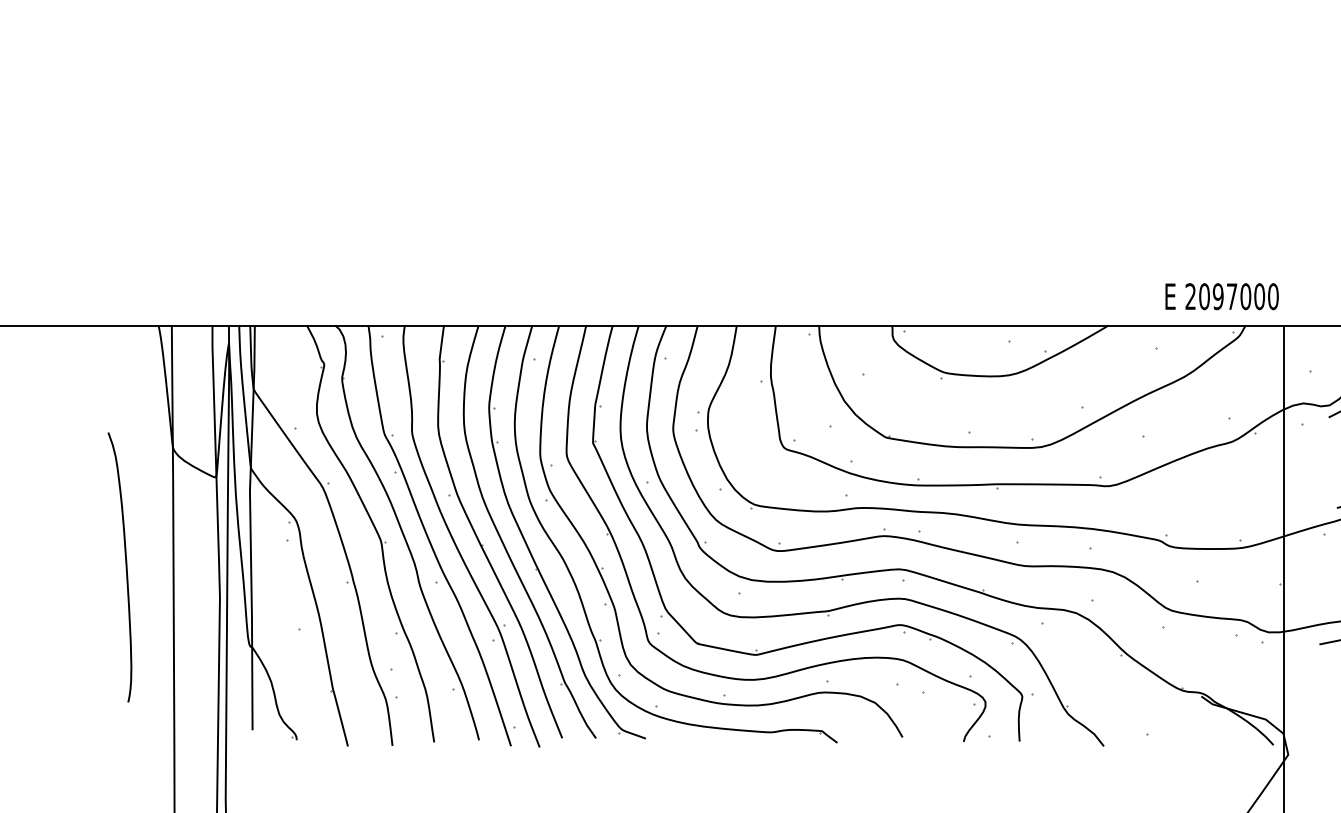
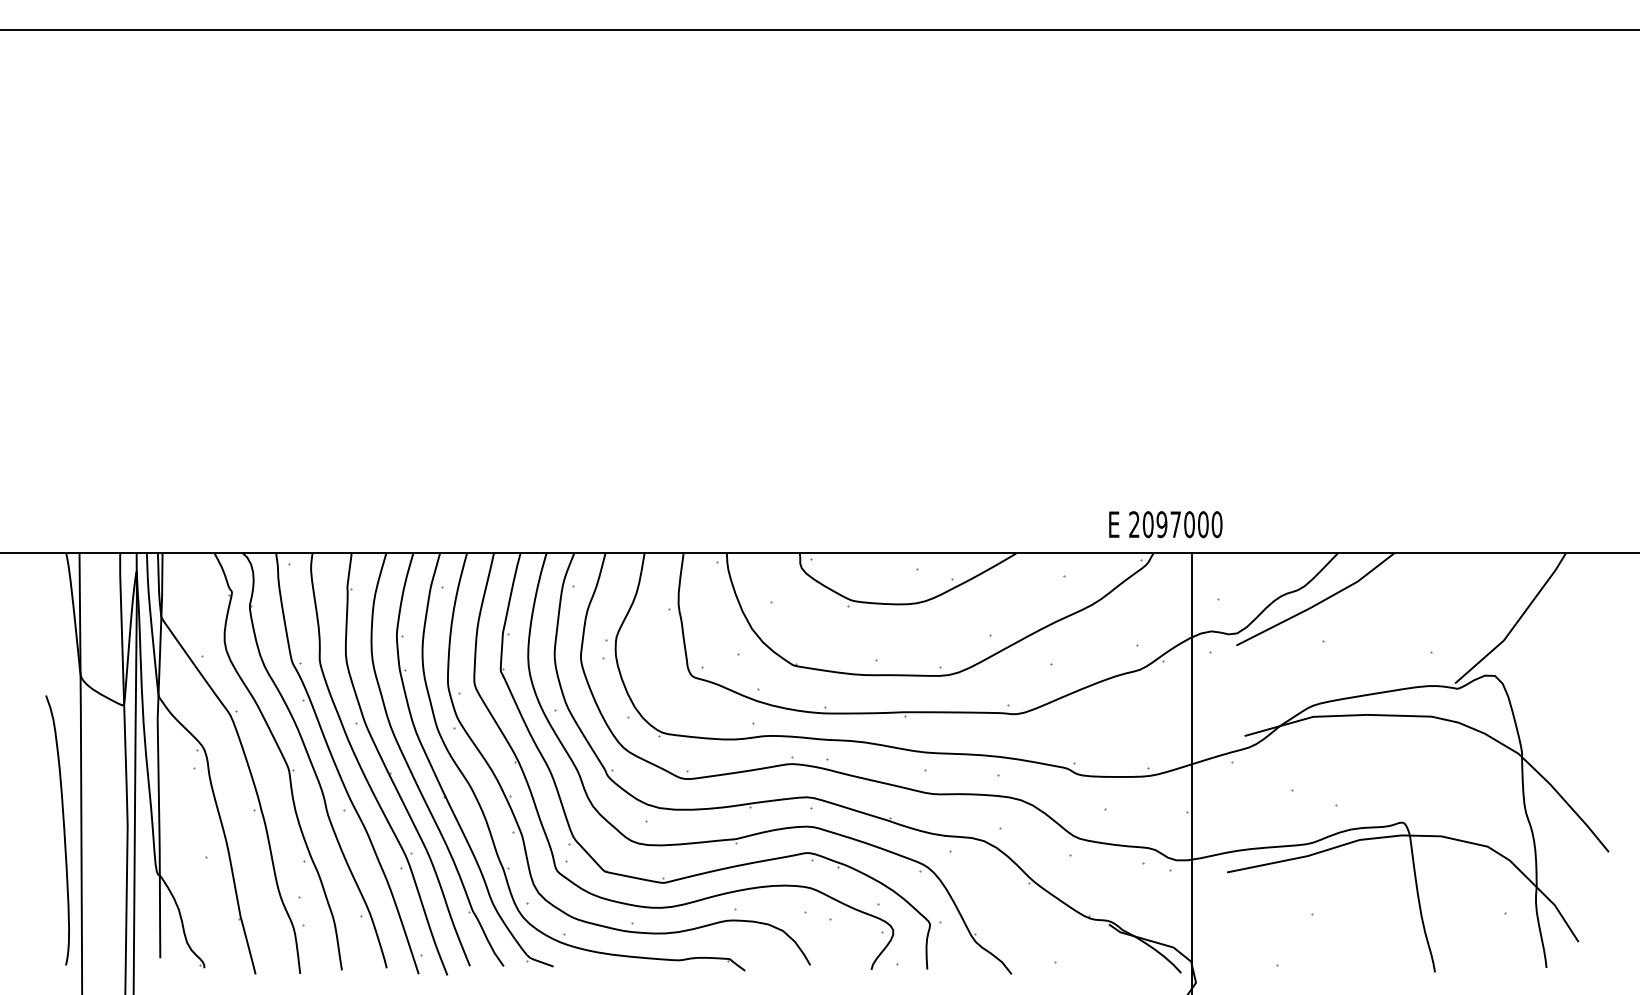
text: (1221, 296) -> (1165, 524), moved
curve: (125, 567) -> (63, 830), moved

